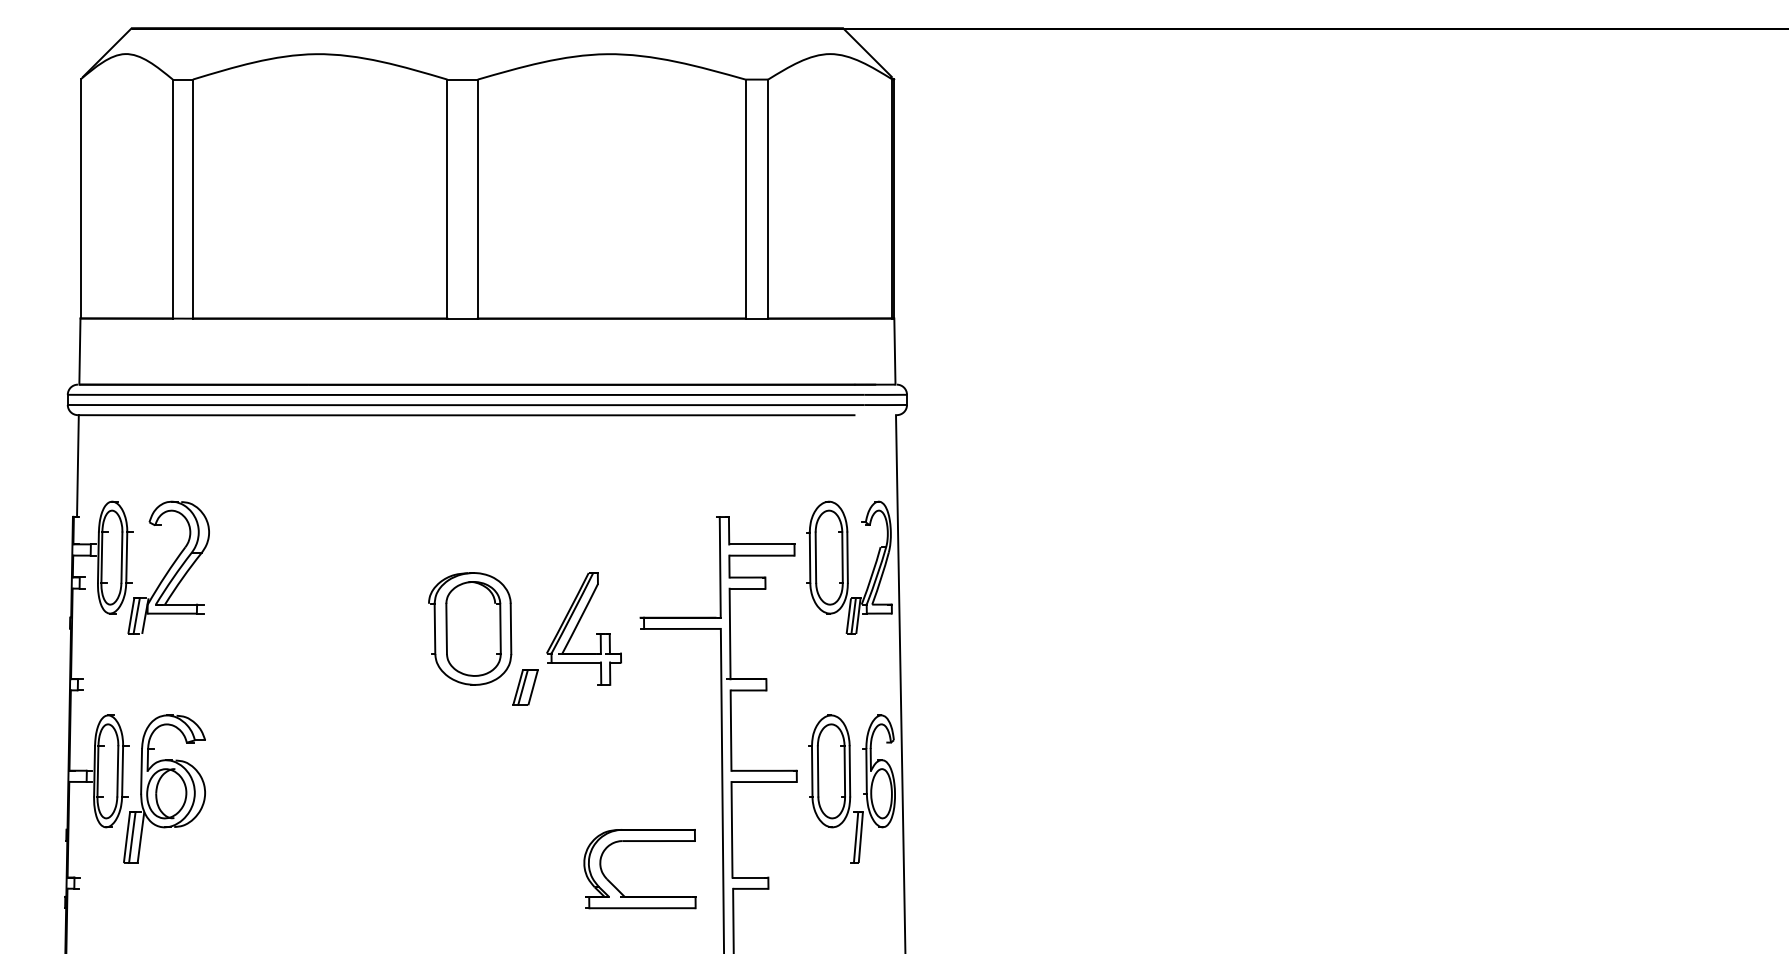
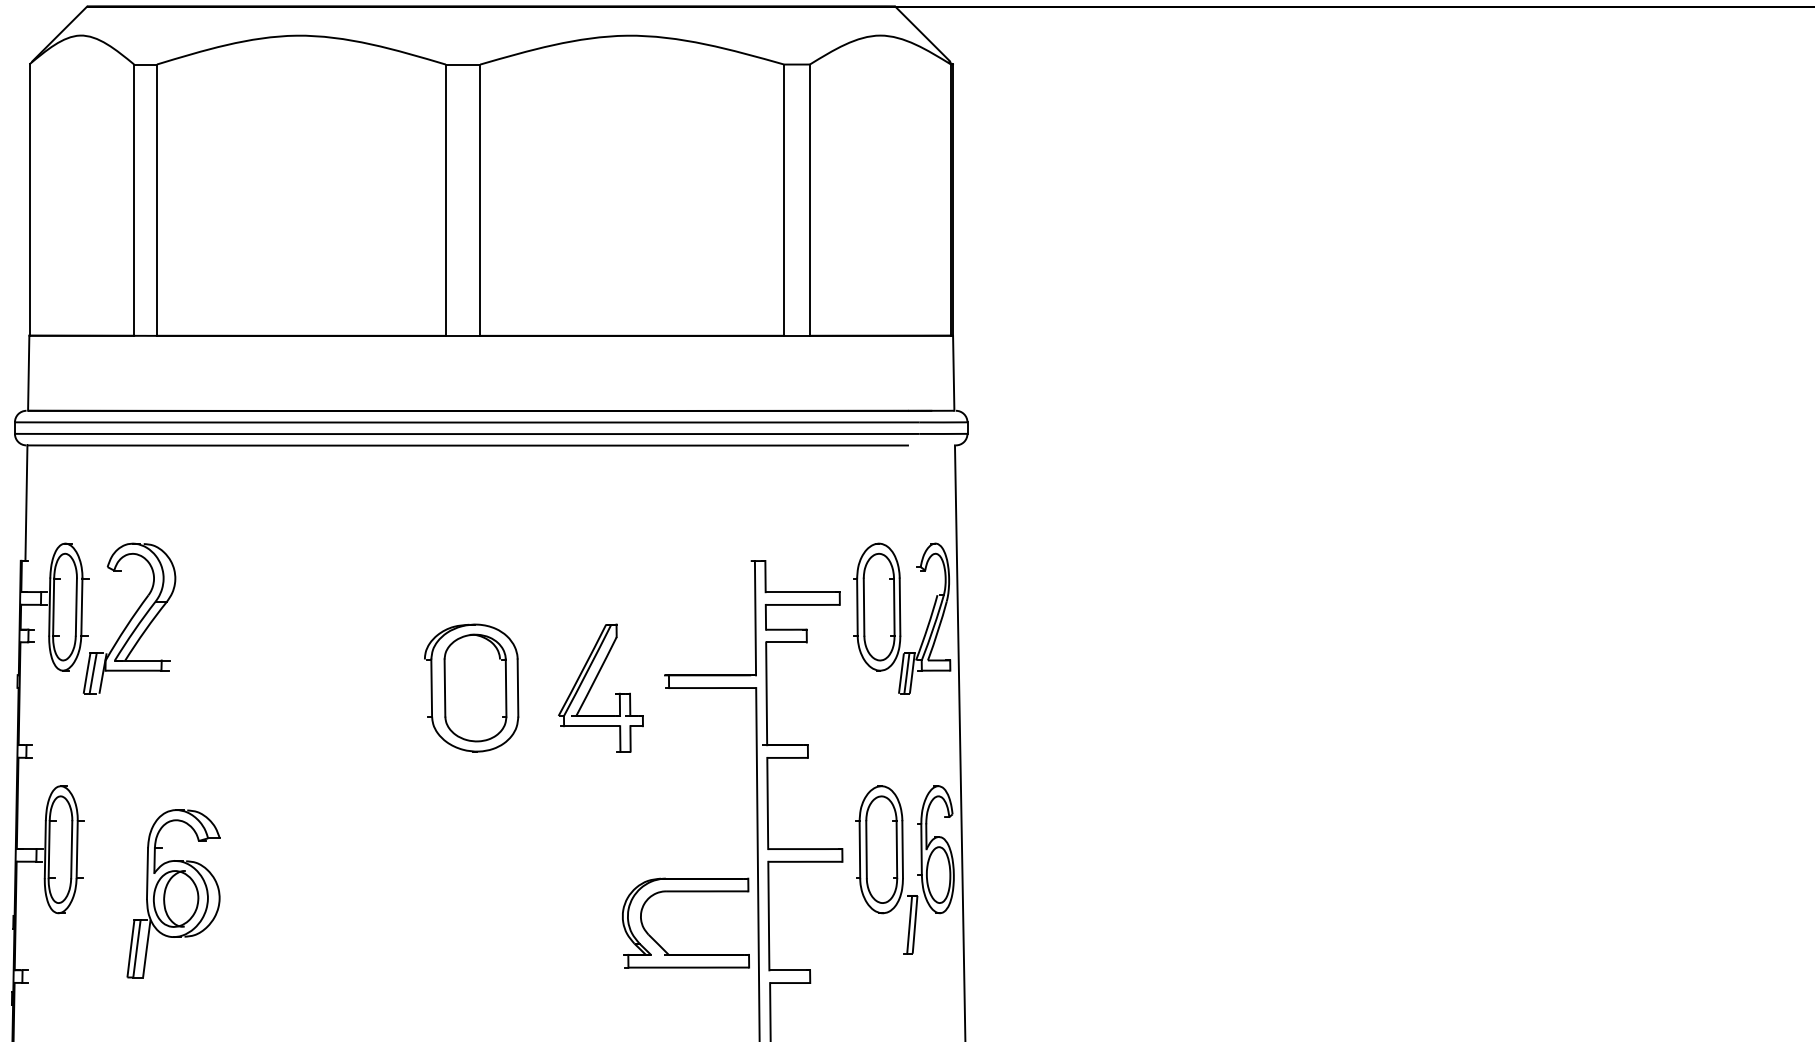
part: (525, 687) -> (534, 754), removed
part: (164, 788) -> (173, 892), moved
part: (639, 896) -> (685, 954), moved

